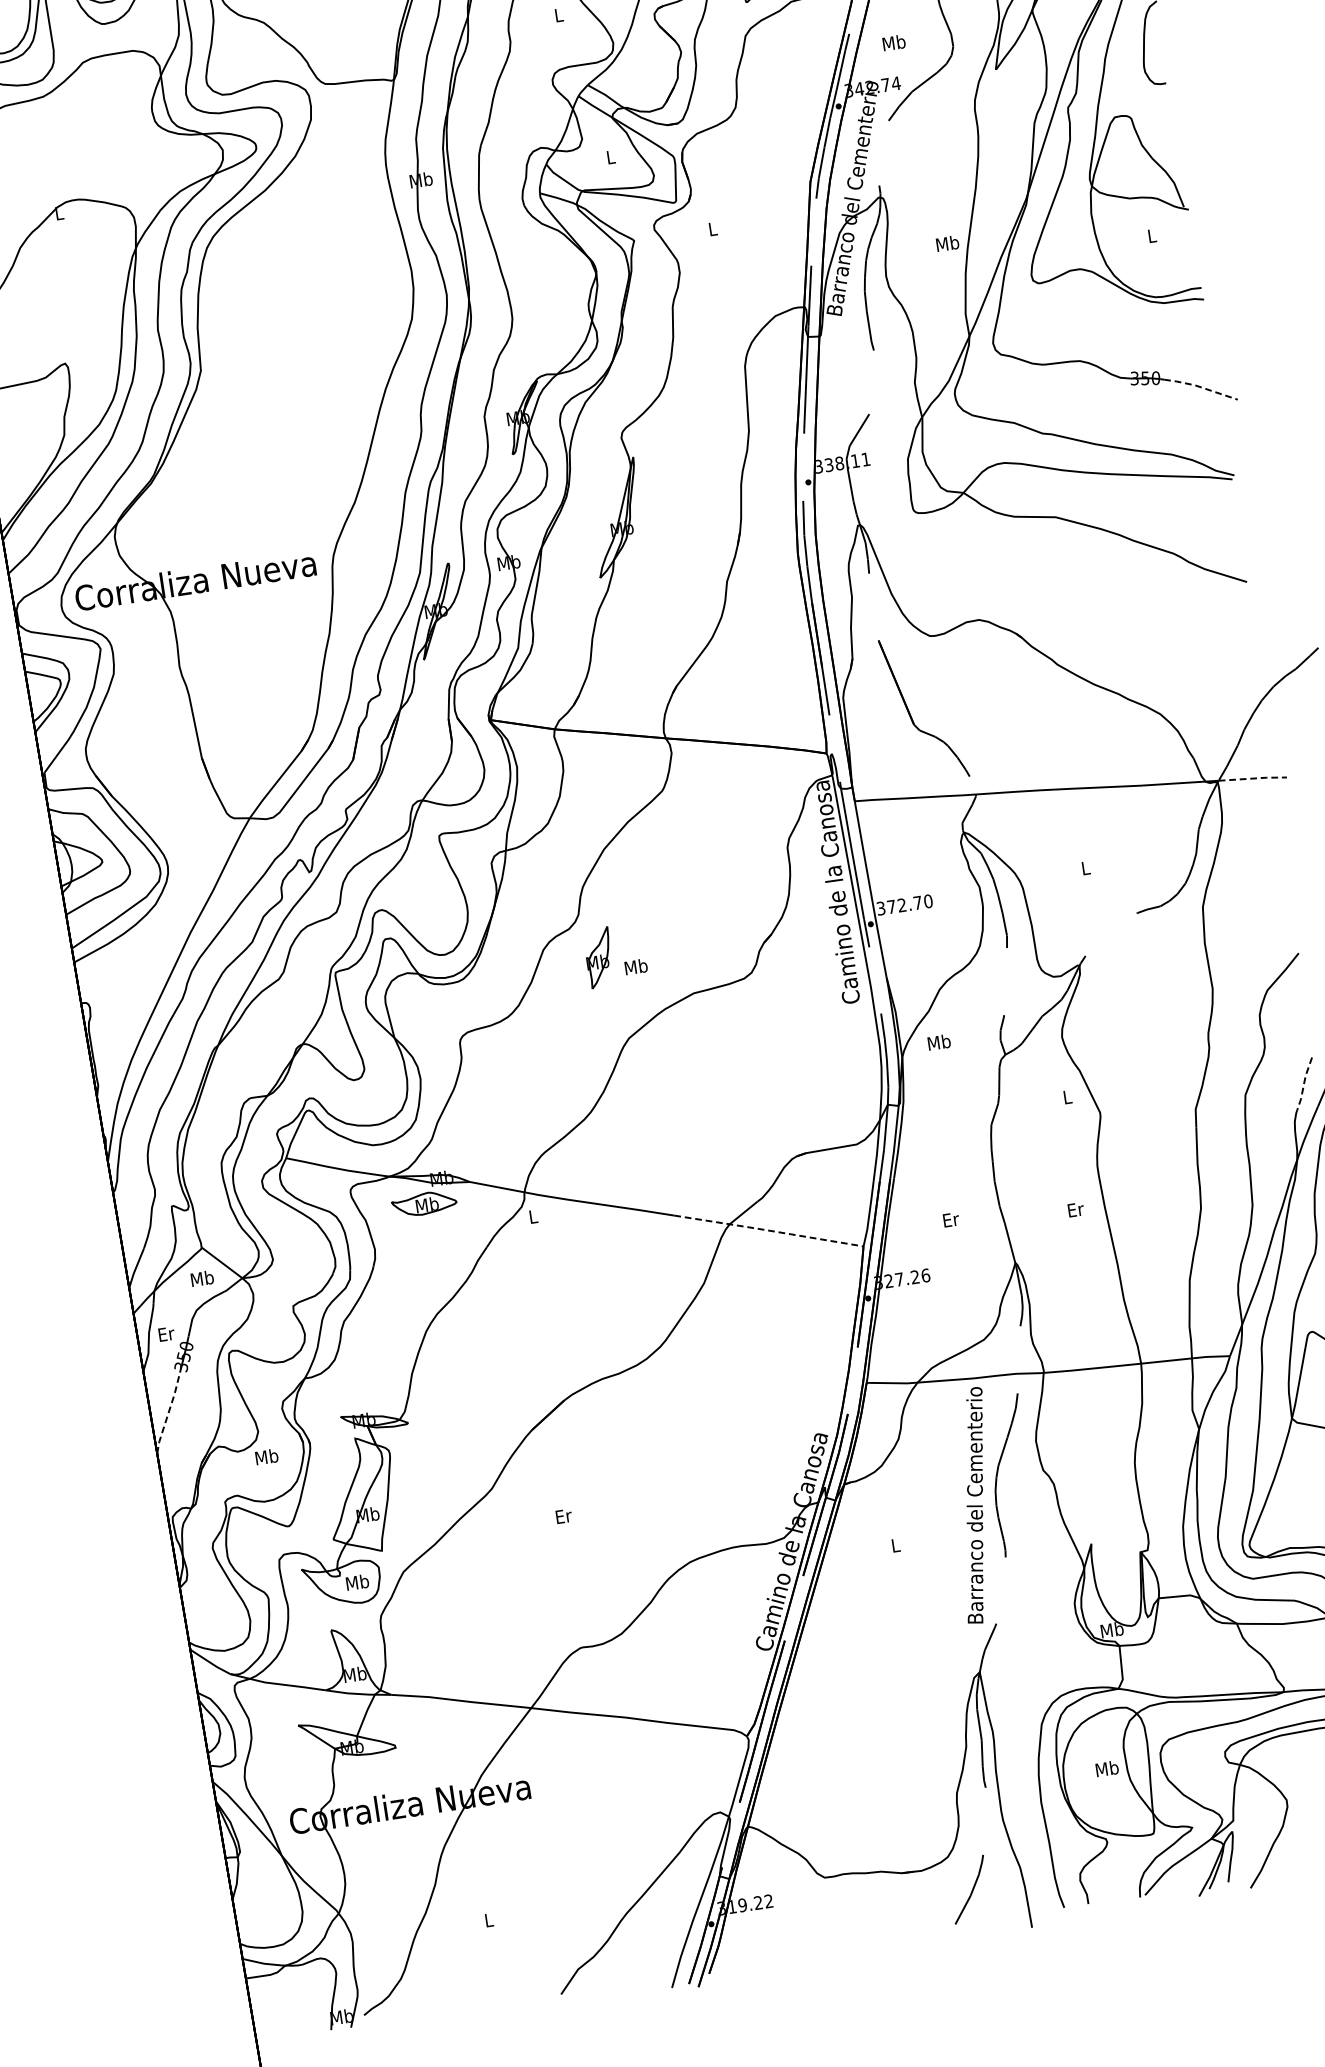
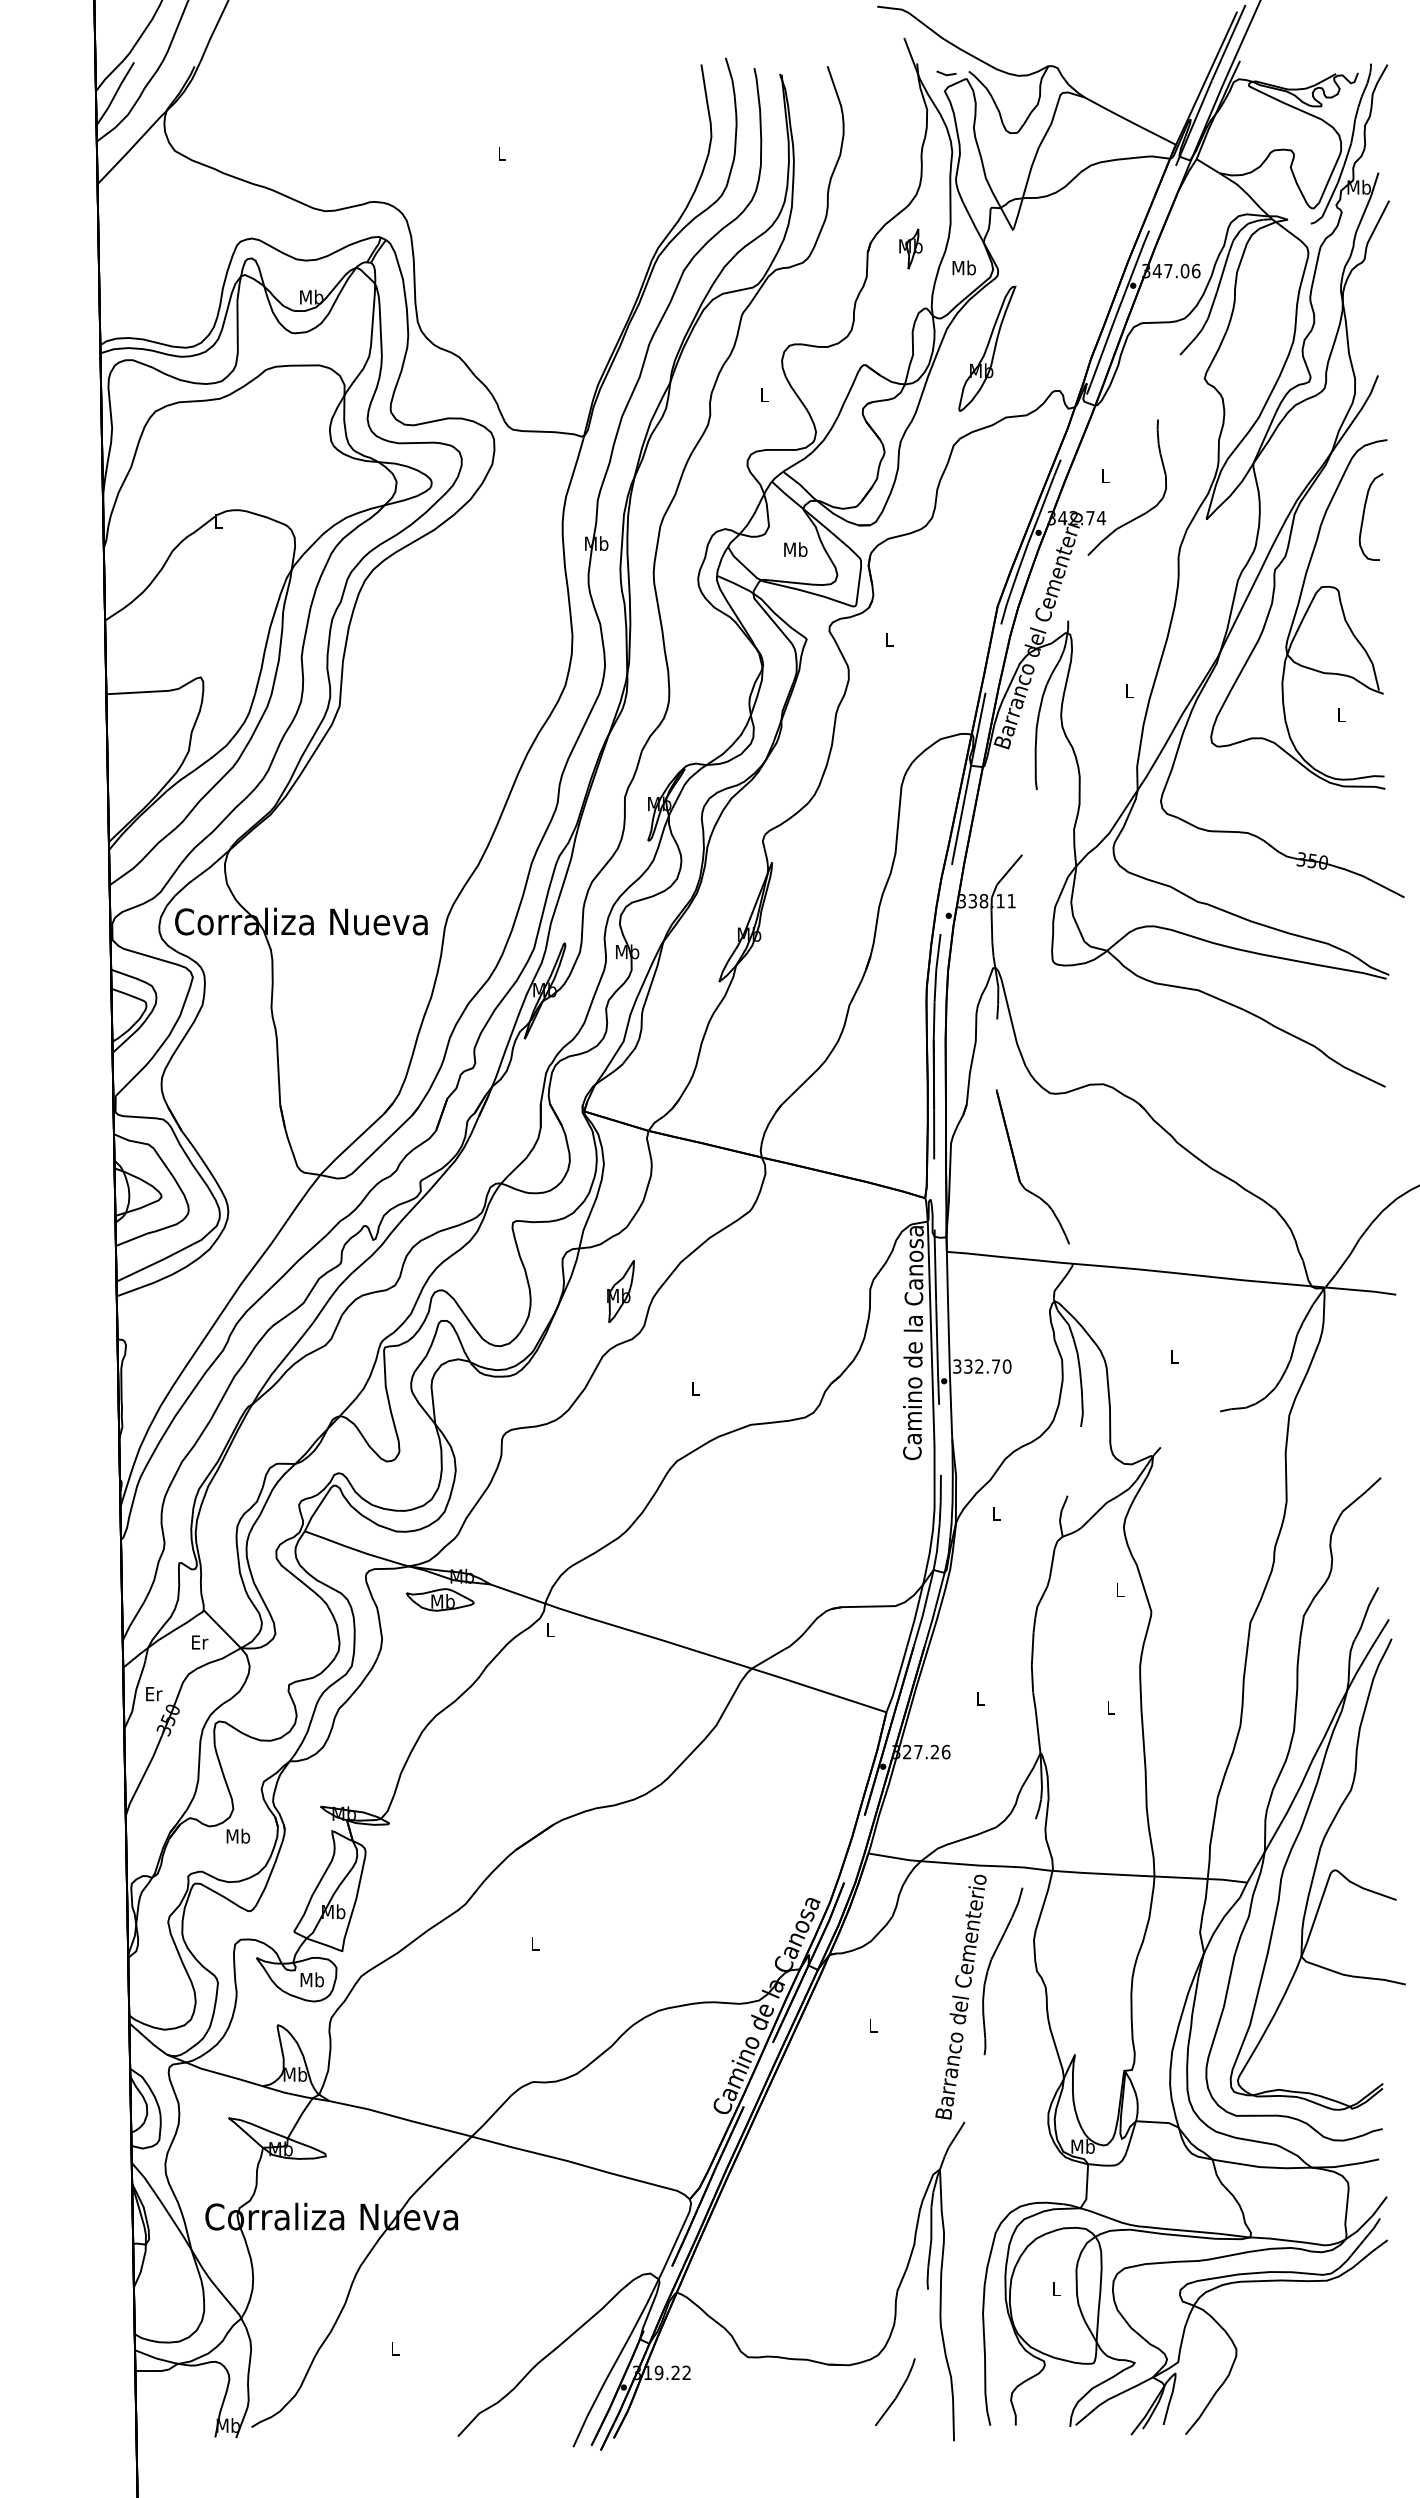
text: (893, 42) -> (1105, 475), Mb -> L
text: (610, 157) -> (795, 549), L -> Mb
text: (947, 242) -> (1129, 690), Mb -> L
line: (1200, 386) -> (1368, 878), dashed -> solid
line: (1253, 778) -> (1361, 1290), dashed -> solid
text: (891, 906) -> (968, 1366), 372.70 -> 332.70
part: (598, 957) -> (620, 1291), moved
text: (636, 966) -> (695, 1388), Mb -> L
text: (939, 1042) -> (996, 1513), Mb -> L
line: (1303, 1084) -> (1365, 1613), dashed -> solid
text: (1076, 1209) -> (1111, 1707), Er -> L
text: (951, 1219) -> (981, 1698), Er -> L
line: (769, 1230) -> (791, 1681), dashed -> solid
text: (202, 1277) -> (199, 1641), Mb -> Er
line: (168, 1412) -> (143, 1775), dashed -> solid
text: (563, 1515) -> (535, 1943), Er -> L
text: (1107, 1768) -> (1056, 2288), Mb -> L

